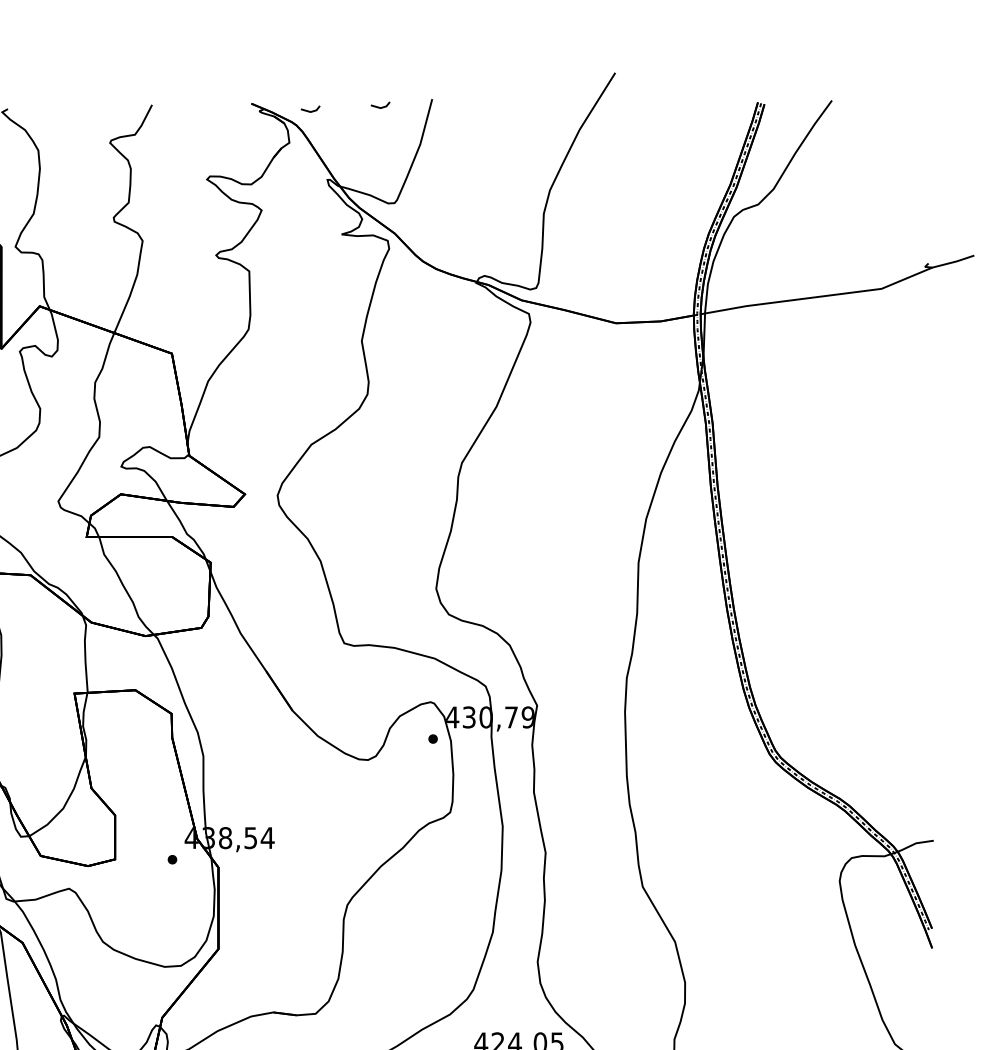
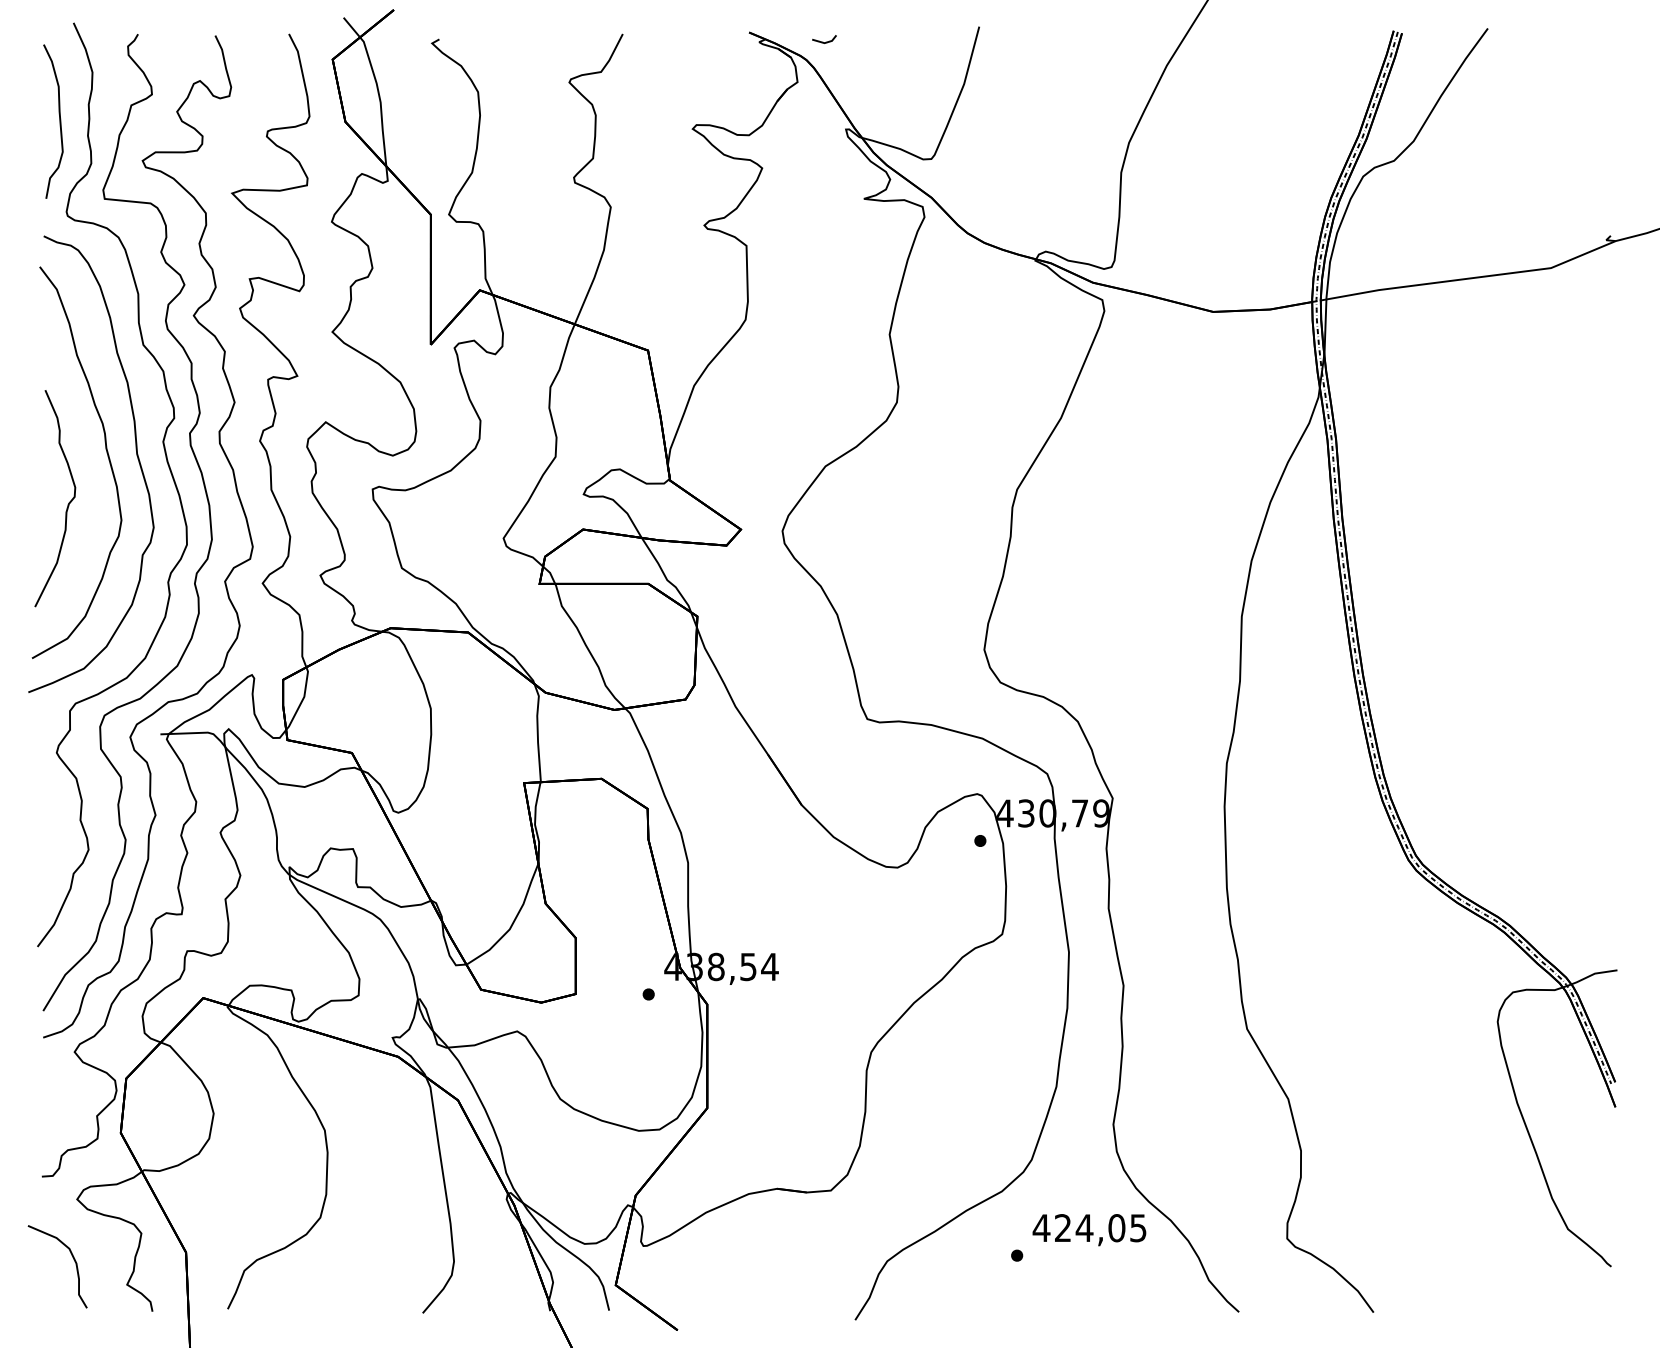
line: (379, 106) -> (912, 36), removed

